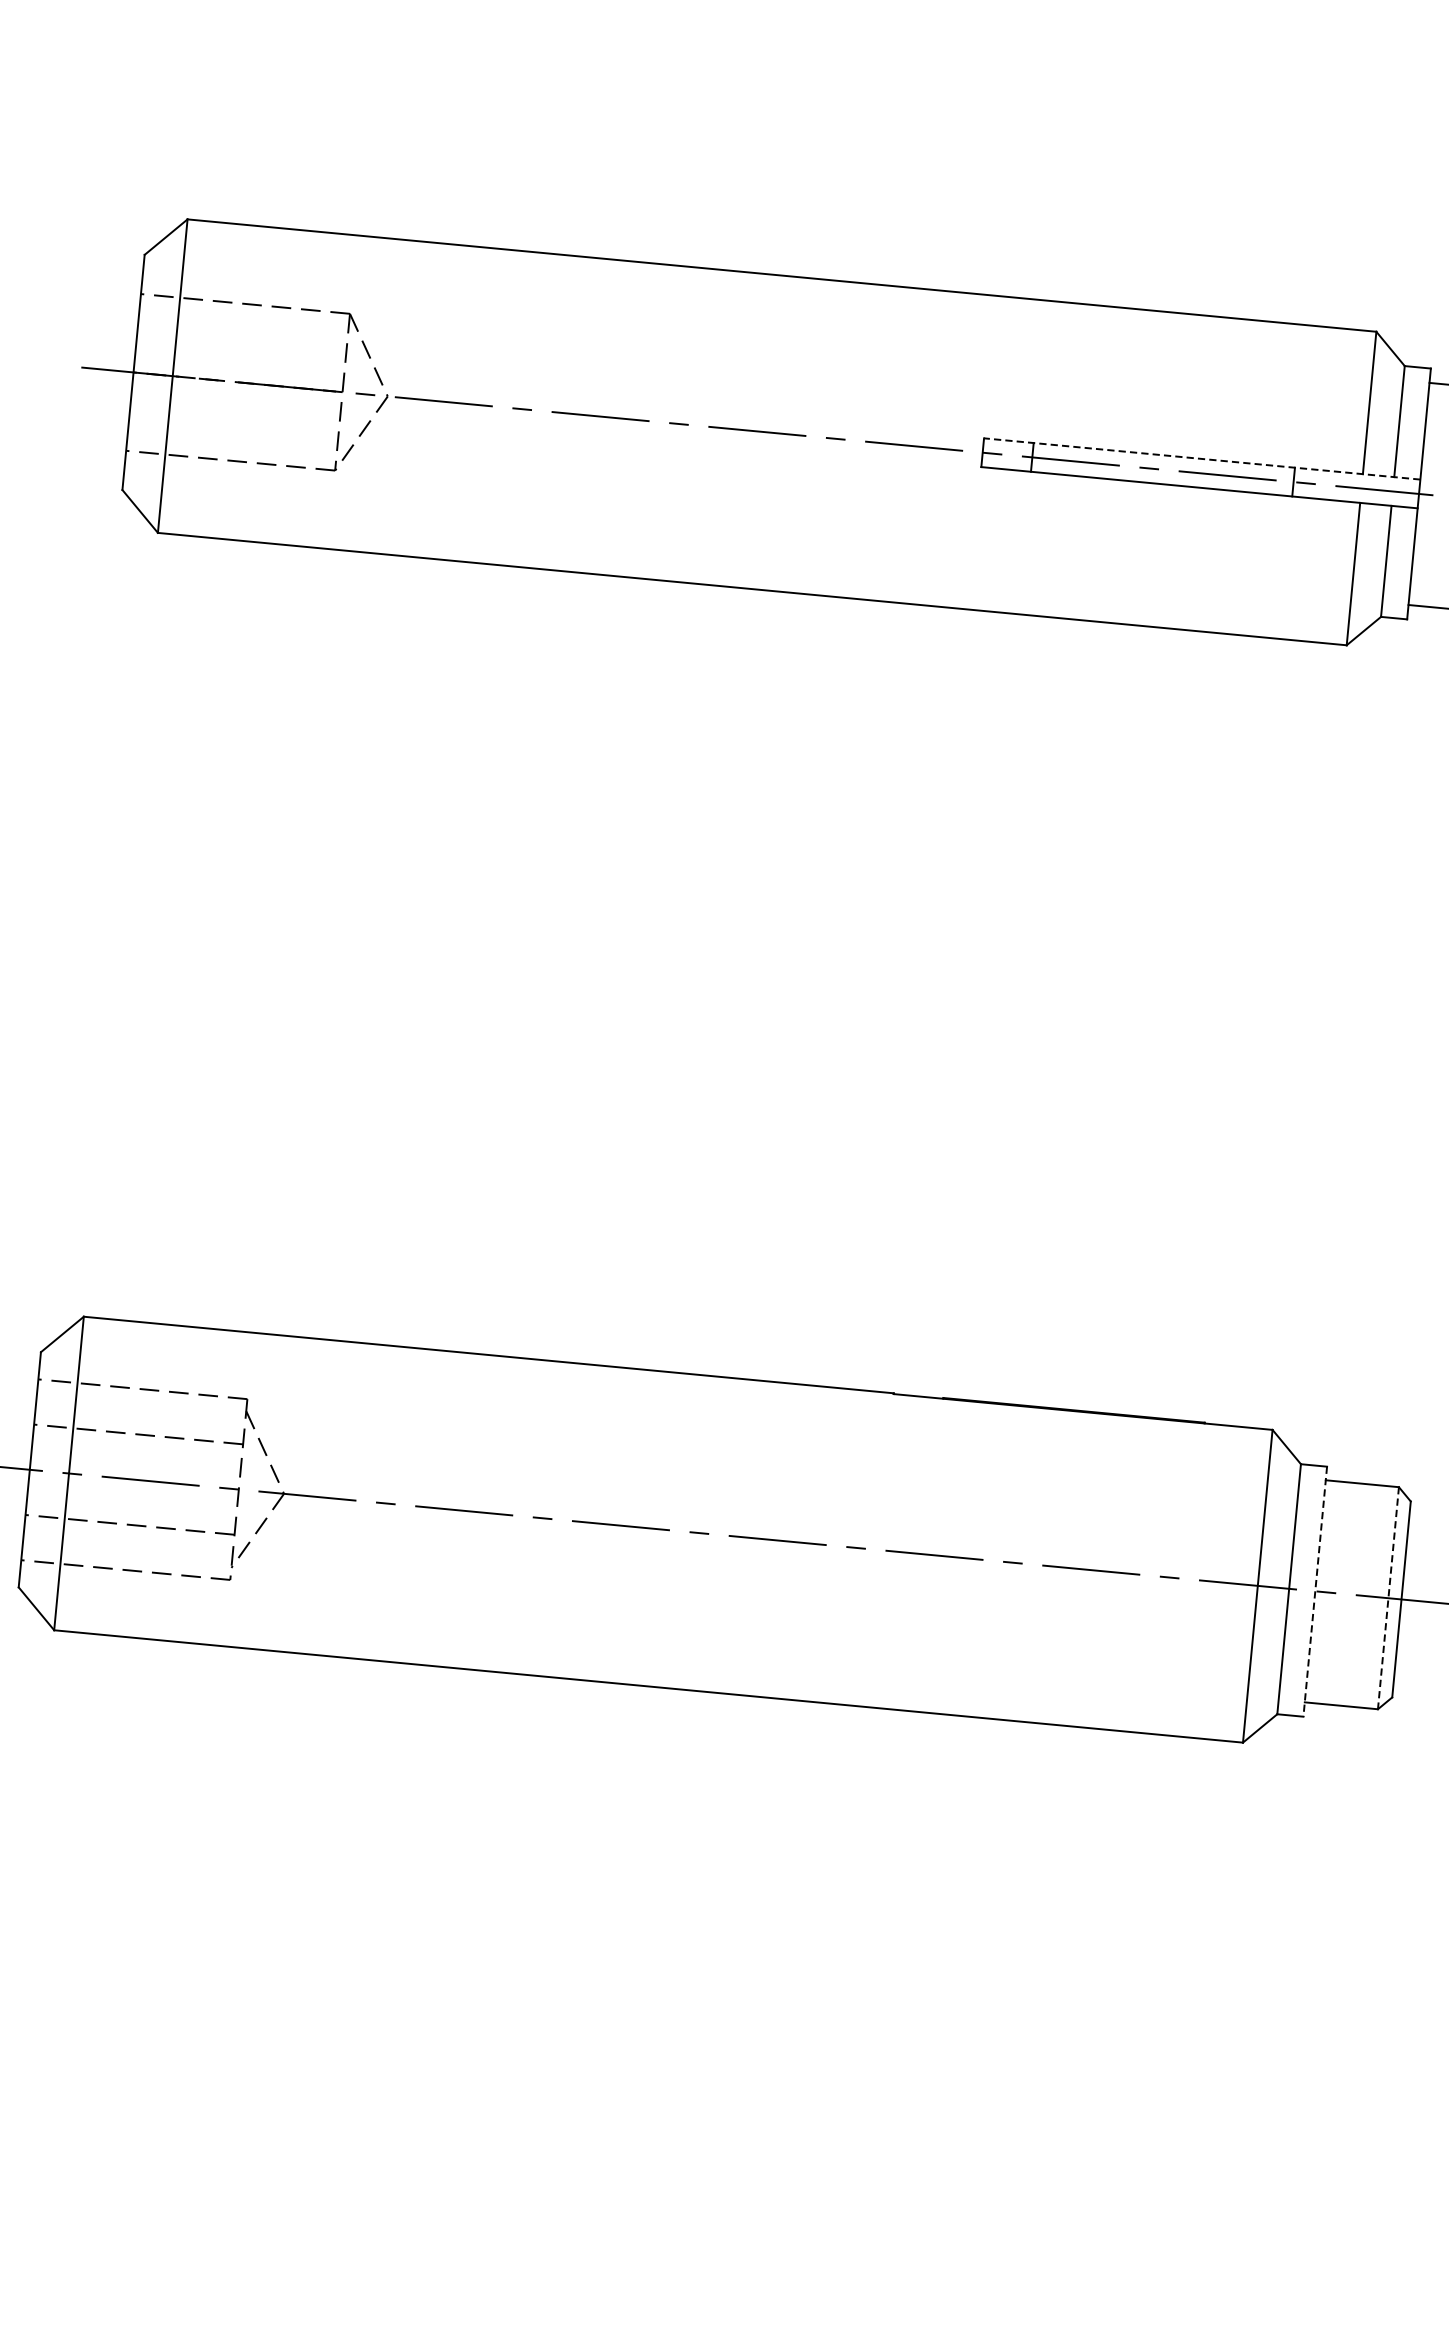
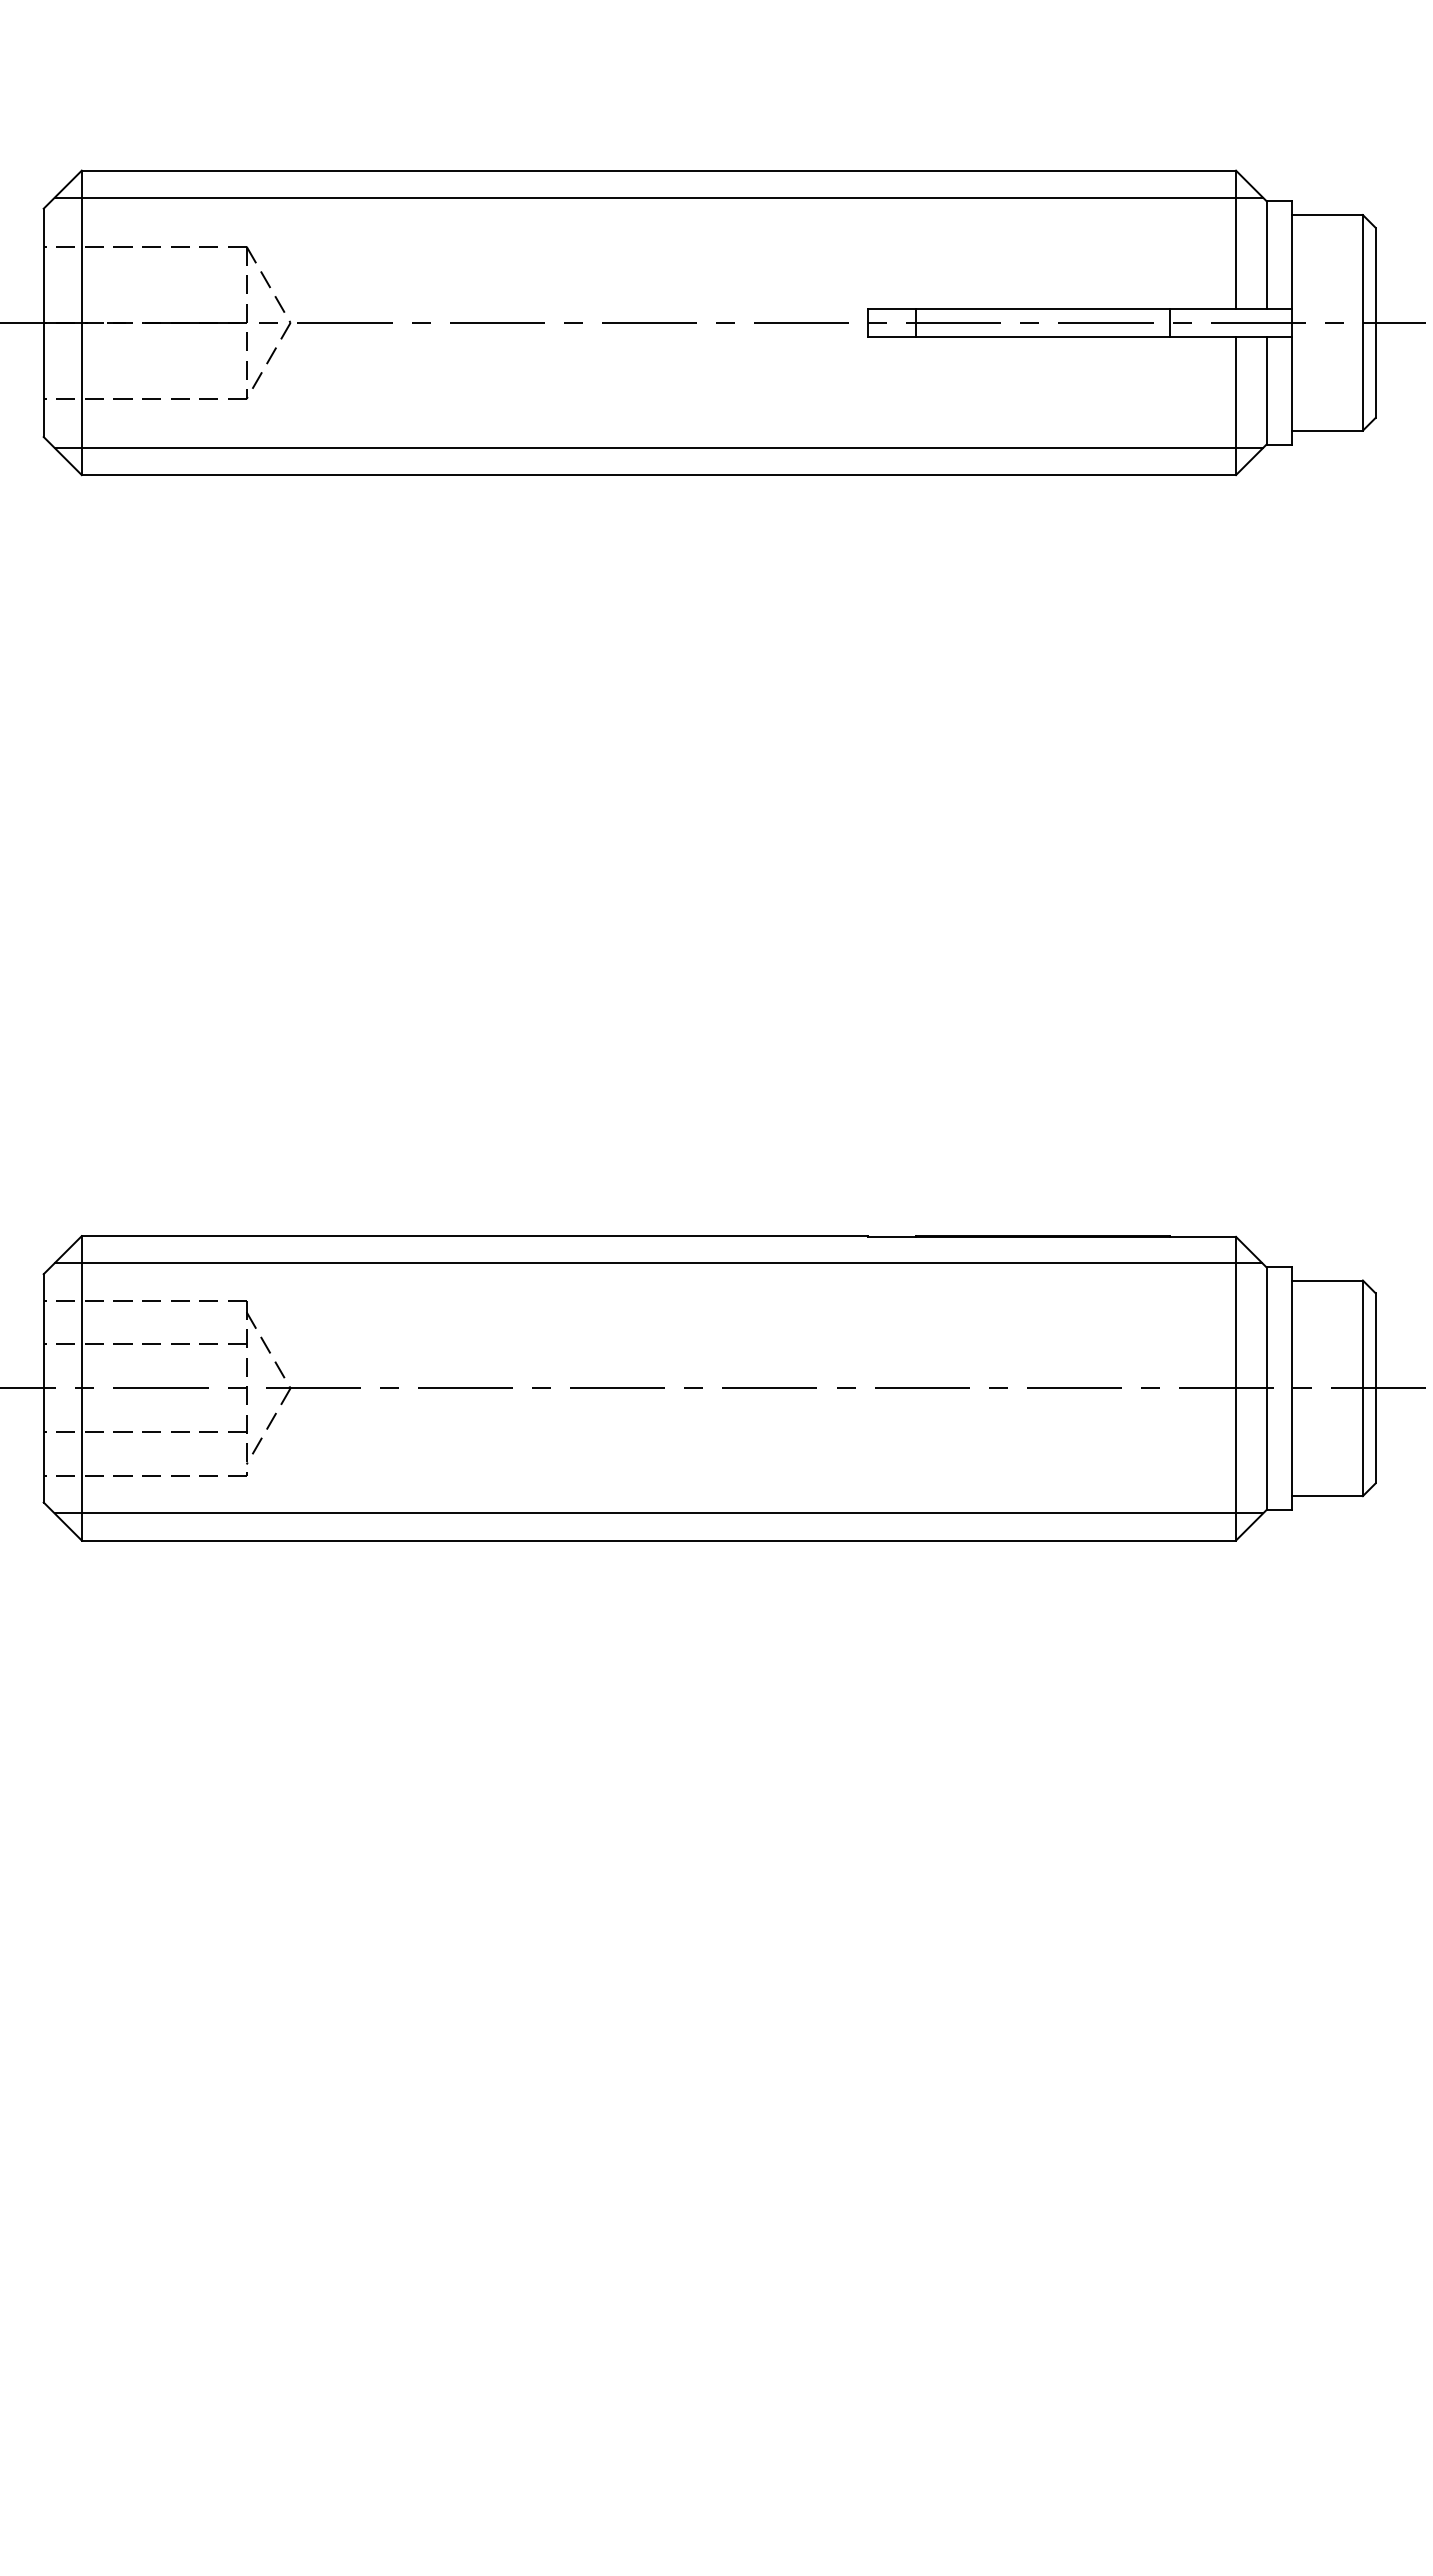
line: (778, 303) -> (658, 197), added
line: (1202, 458) -> (1080, 308), dashed -> solid
line: (754, 560) -> (658, 447), added
line: (675, 1401) -> (658, 1263), added
line: (1314, 1592) -> (1291, 1389), dashed -> solid
line: (1388, 1598) -> (1362, 1388), dashed -> solid
line: (650, 1658) -> (658, 1513), added

